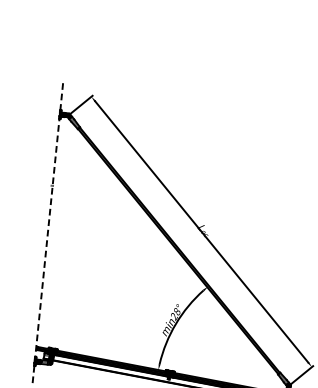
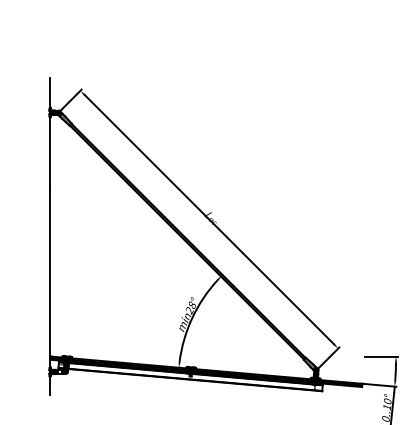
line: (47, 231) -> (49, 235), dashed -> solid

